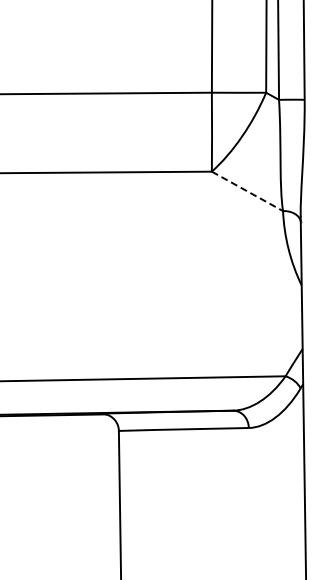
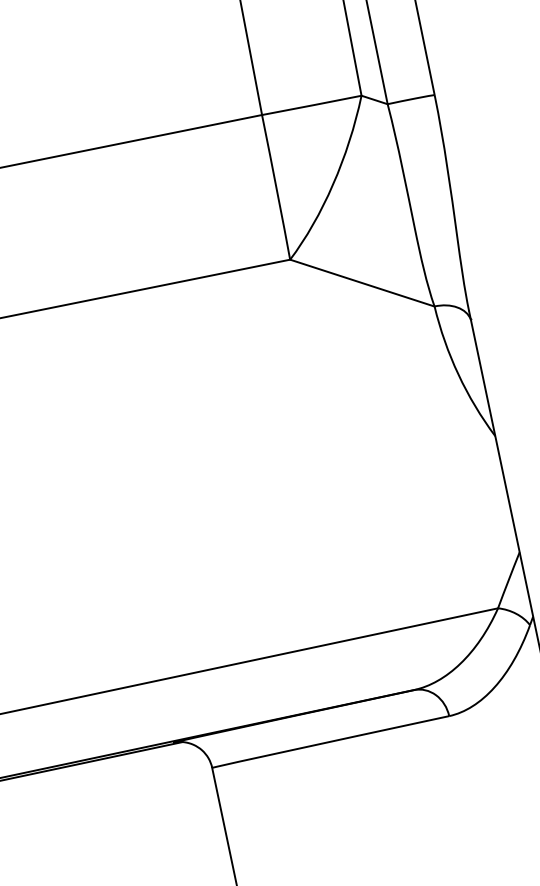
line: (247, 191) -> (362, 283), dashed -> solid

